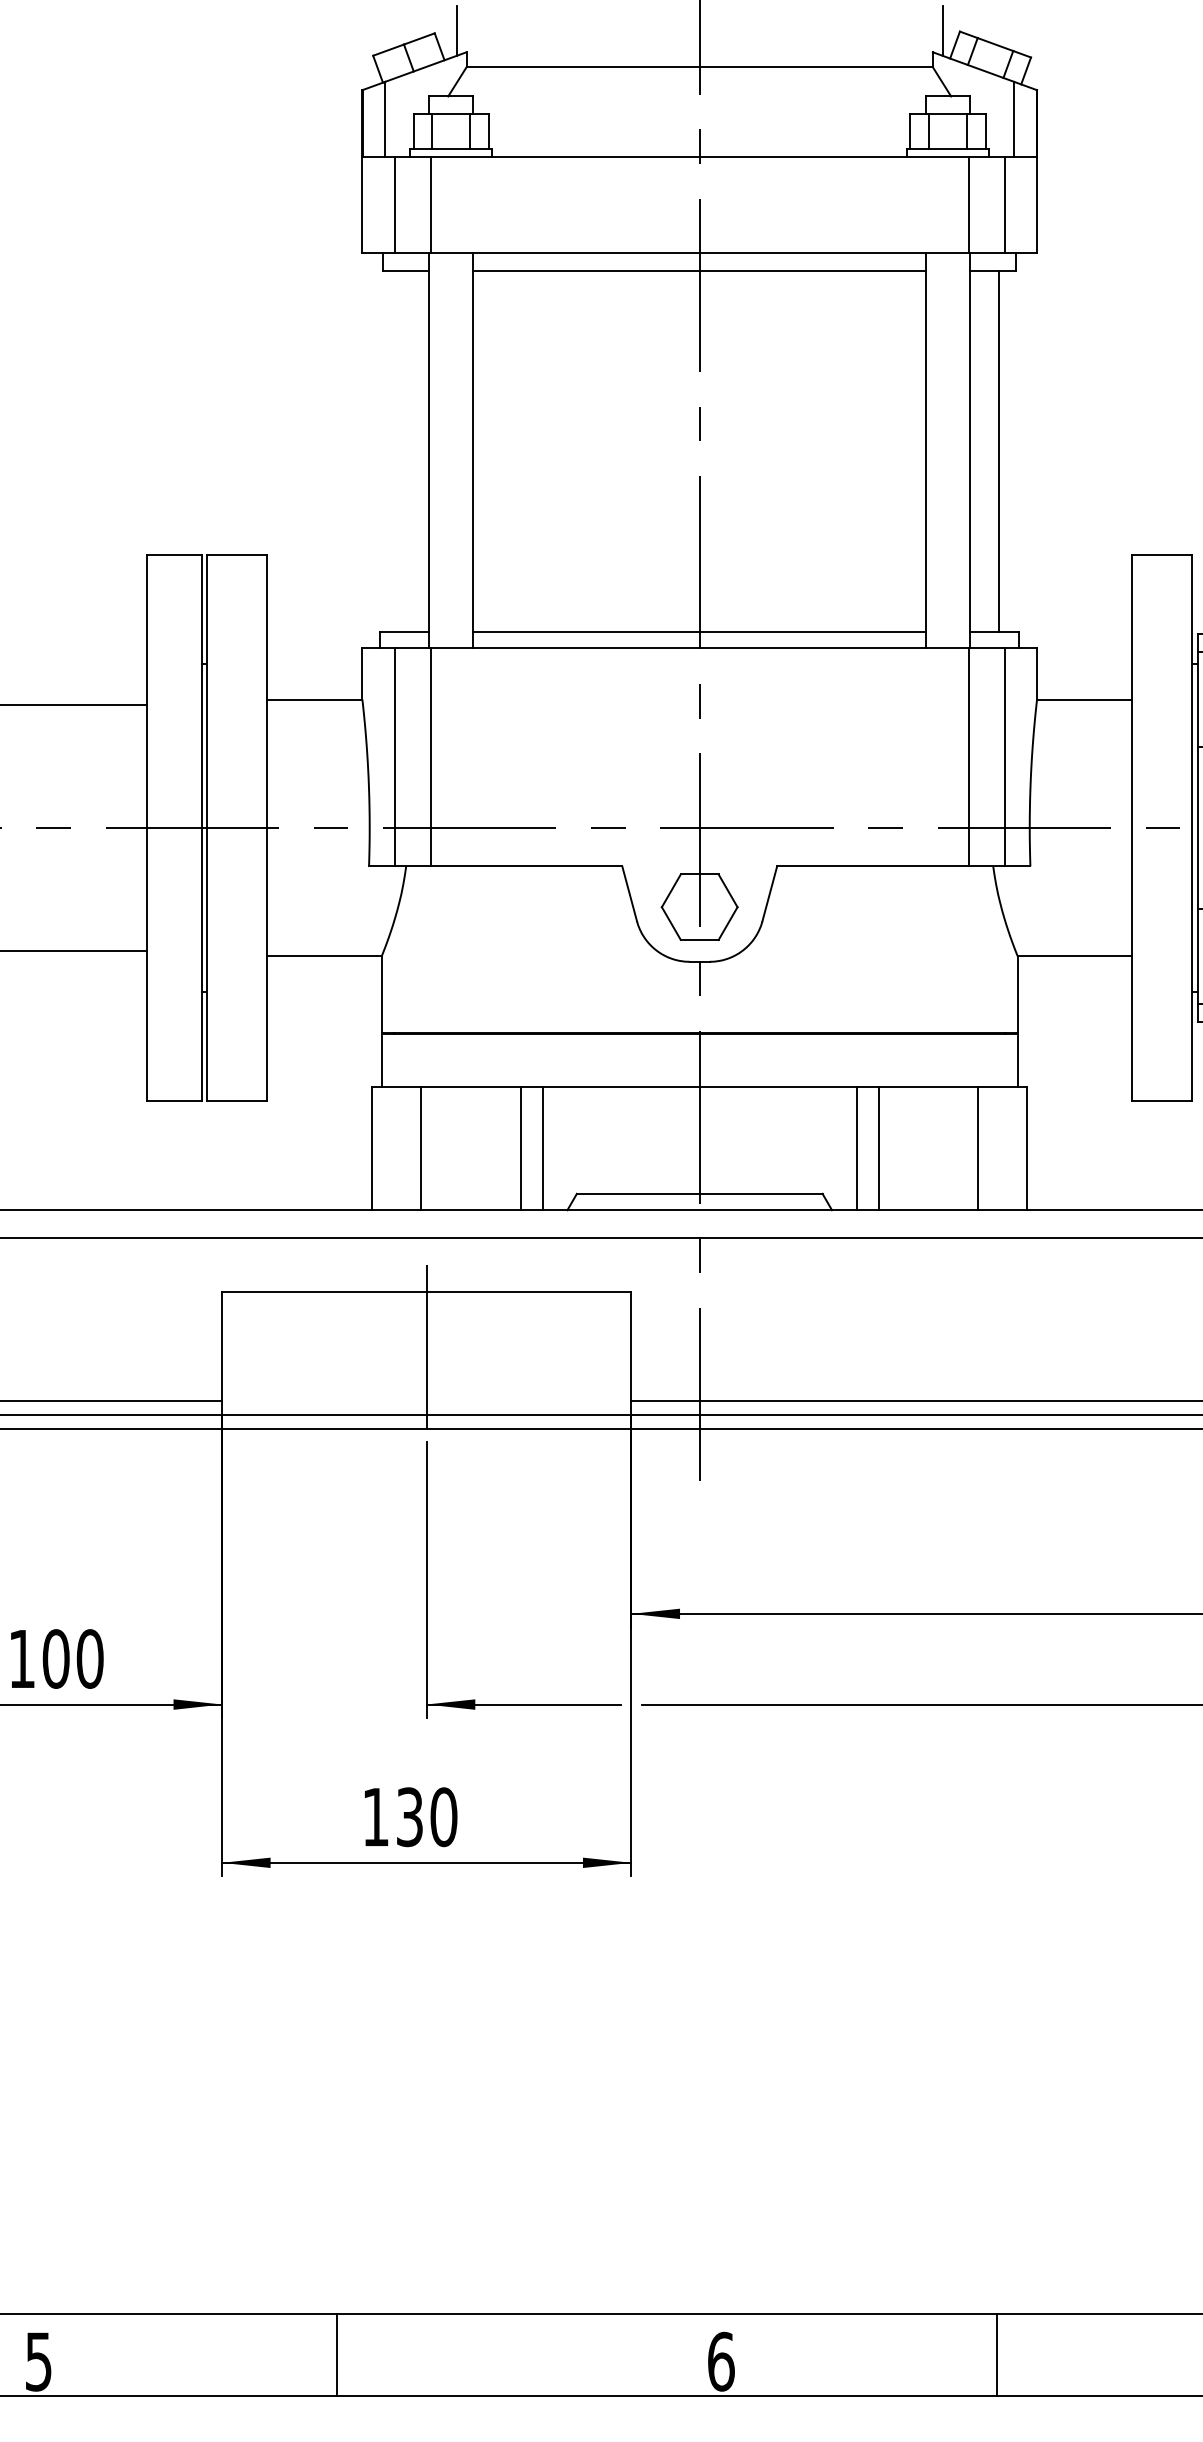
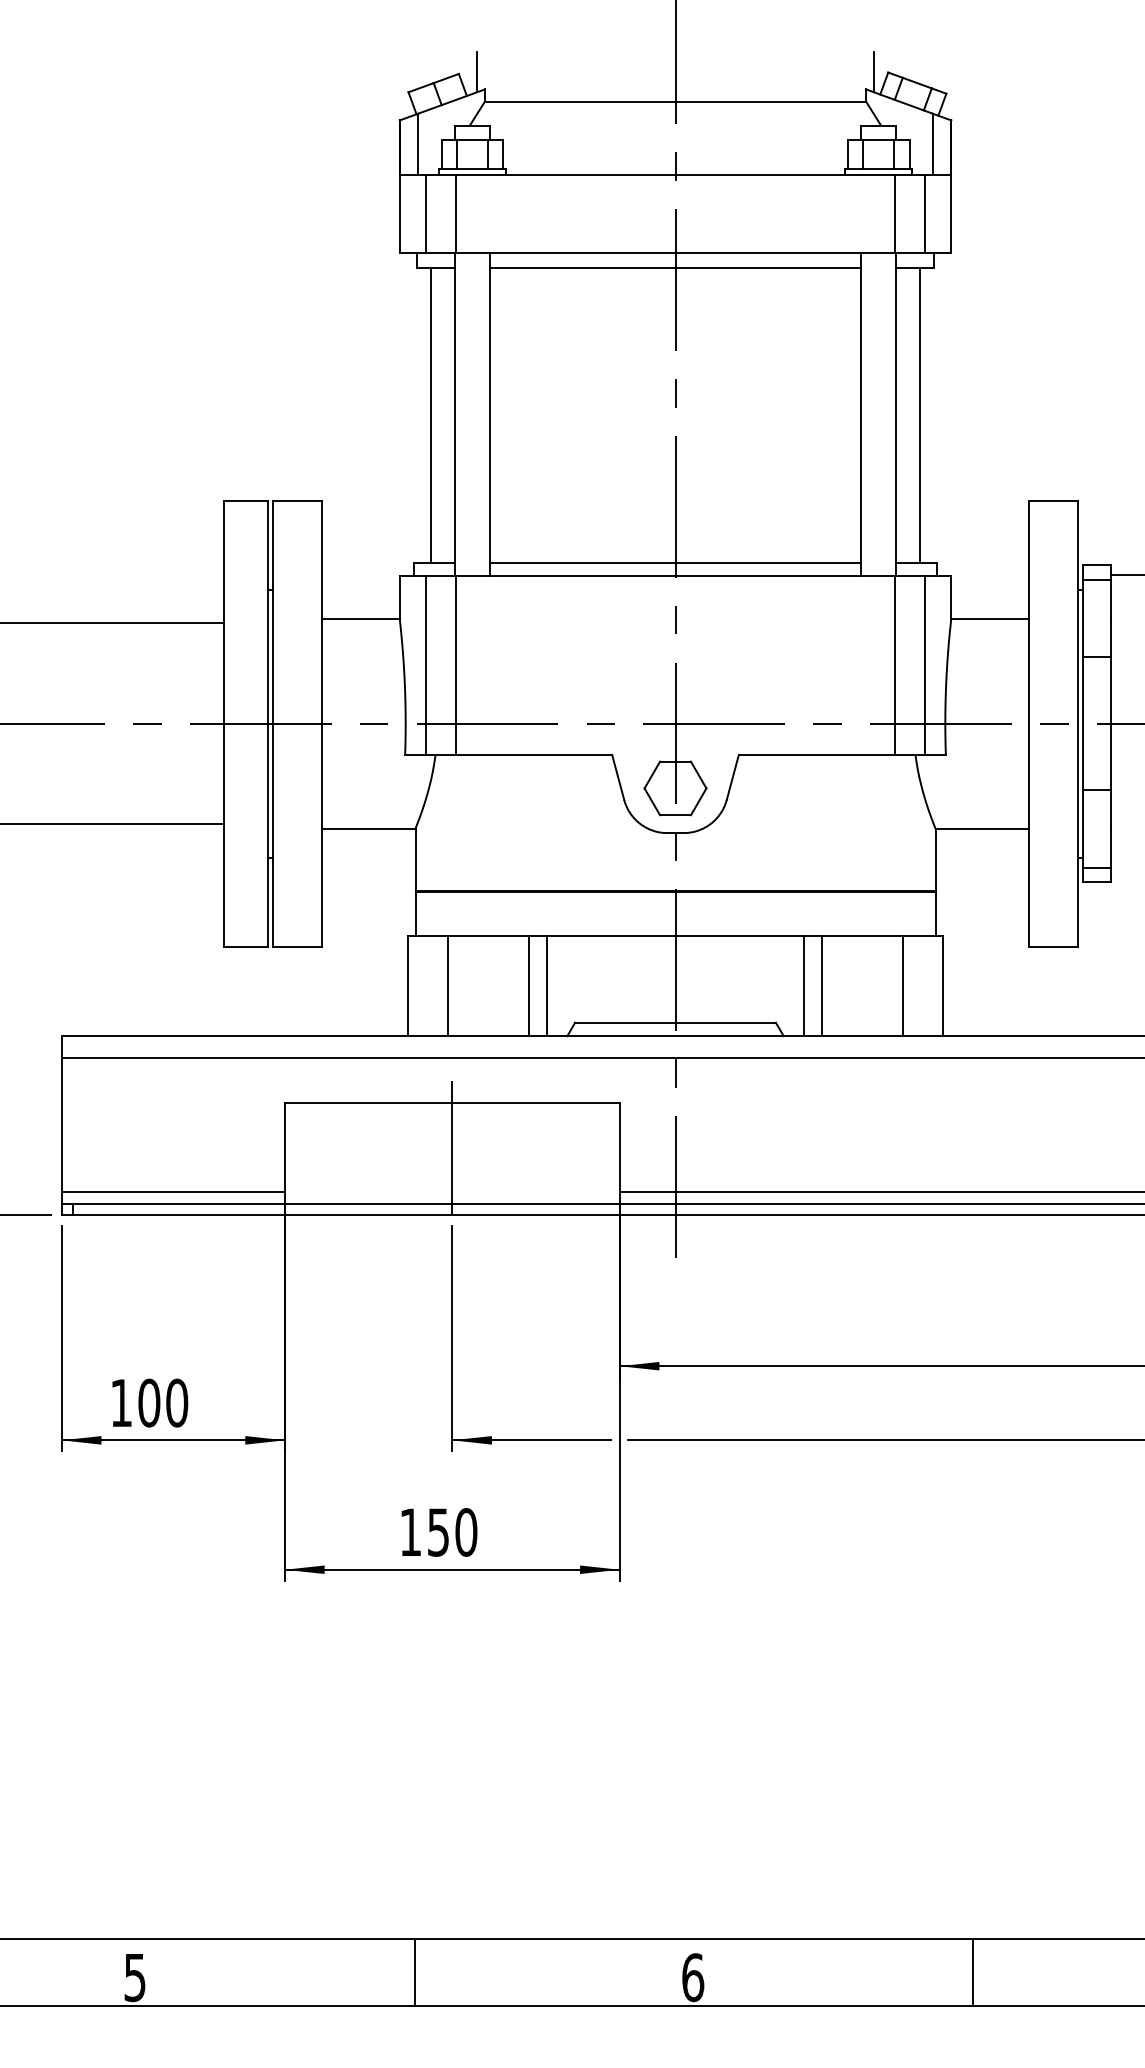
line: (401, 451) -> (431, 415), added
text: (409, 1817) -> (438, 1532), 130 -> 150
line: (336, 2355) -> (414, 1972), moved
line: (996, 2355) -> (972, 1972), moved

